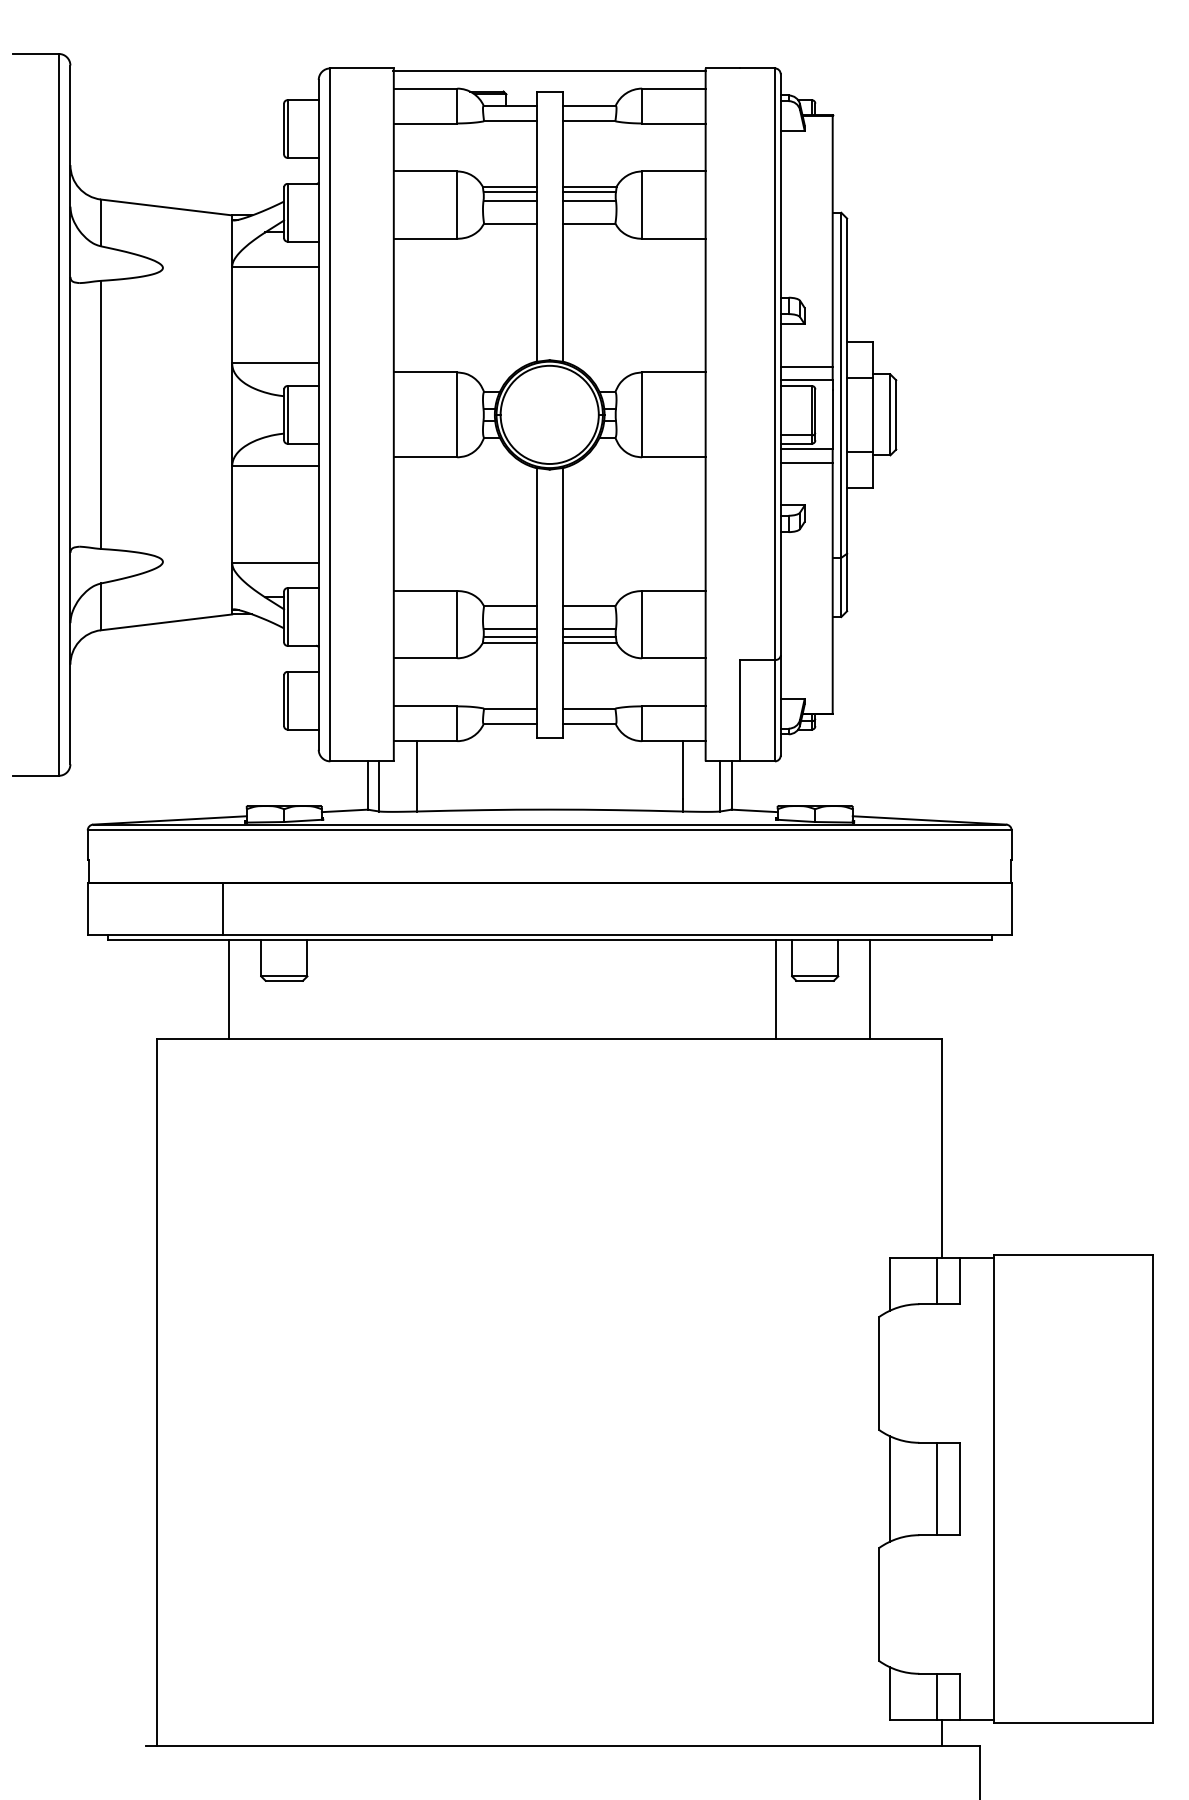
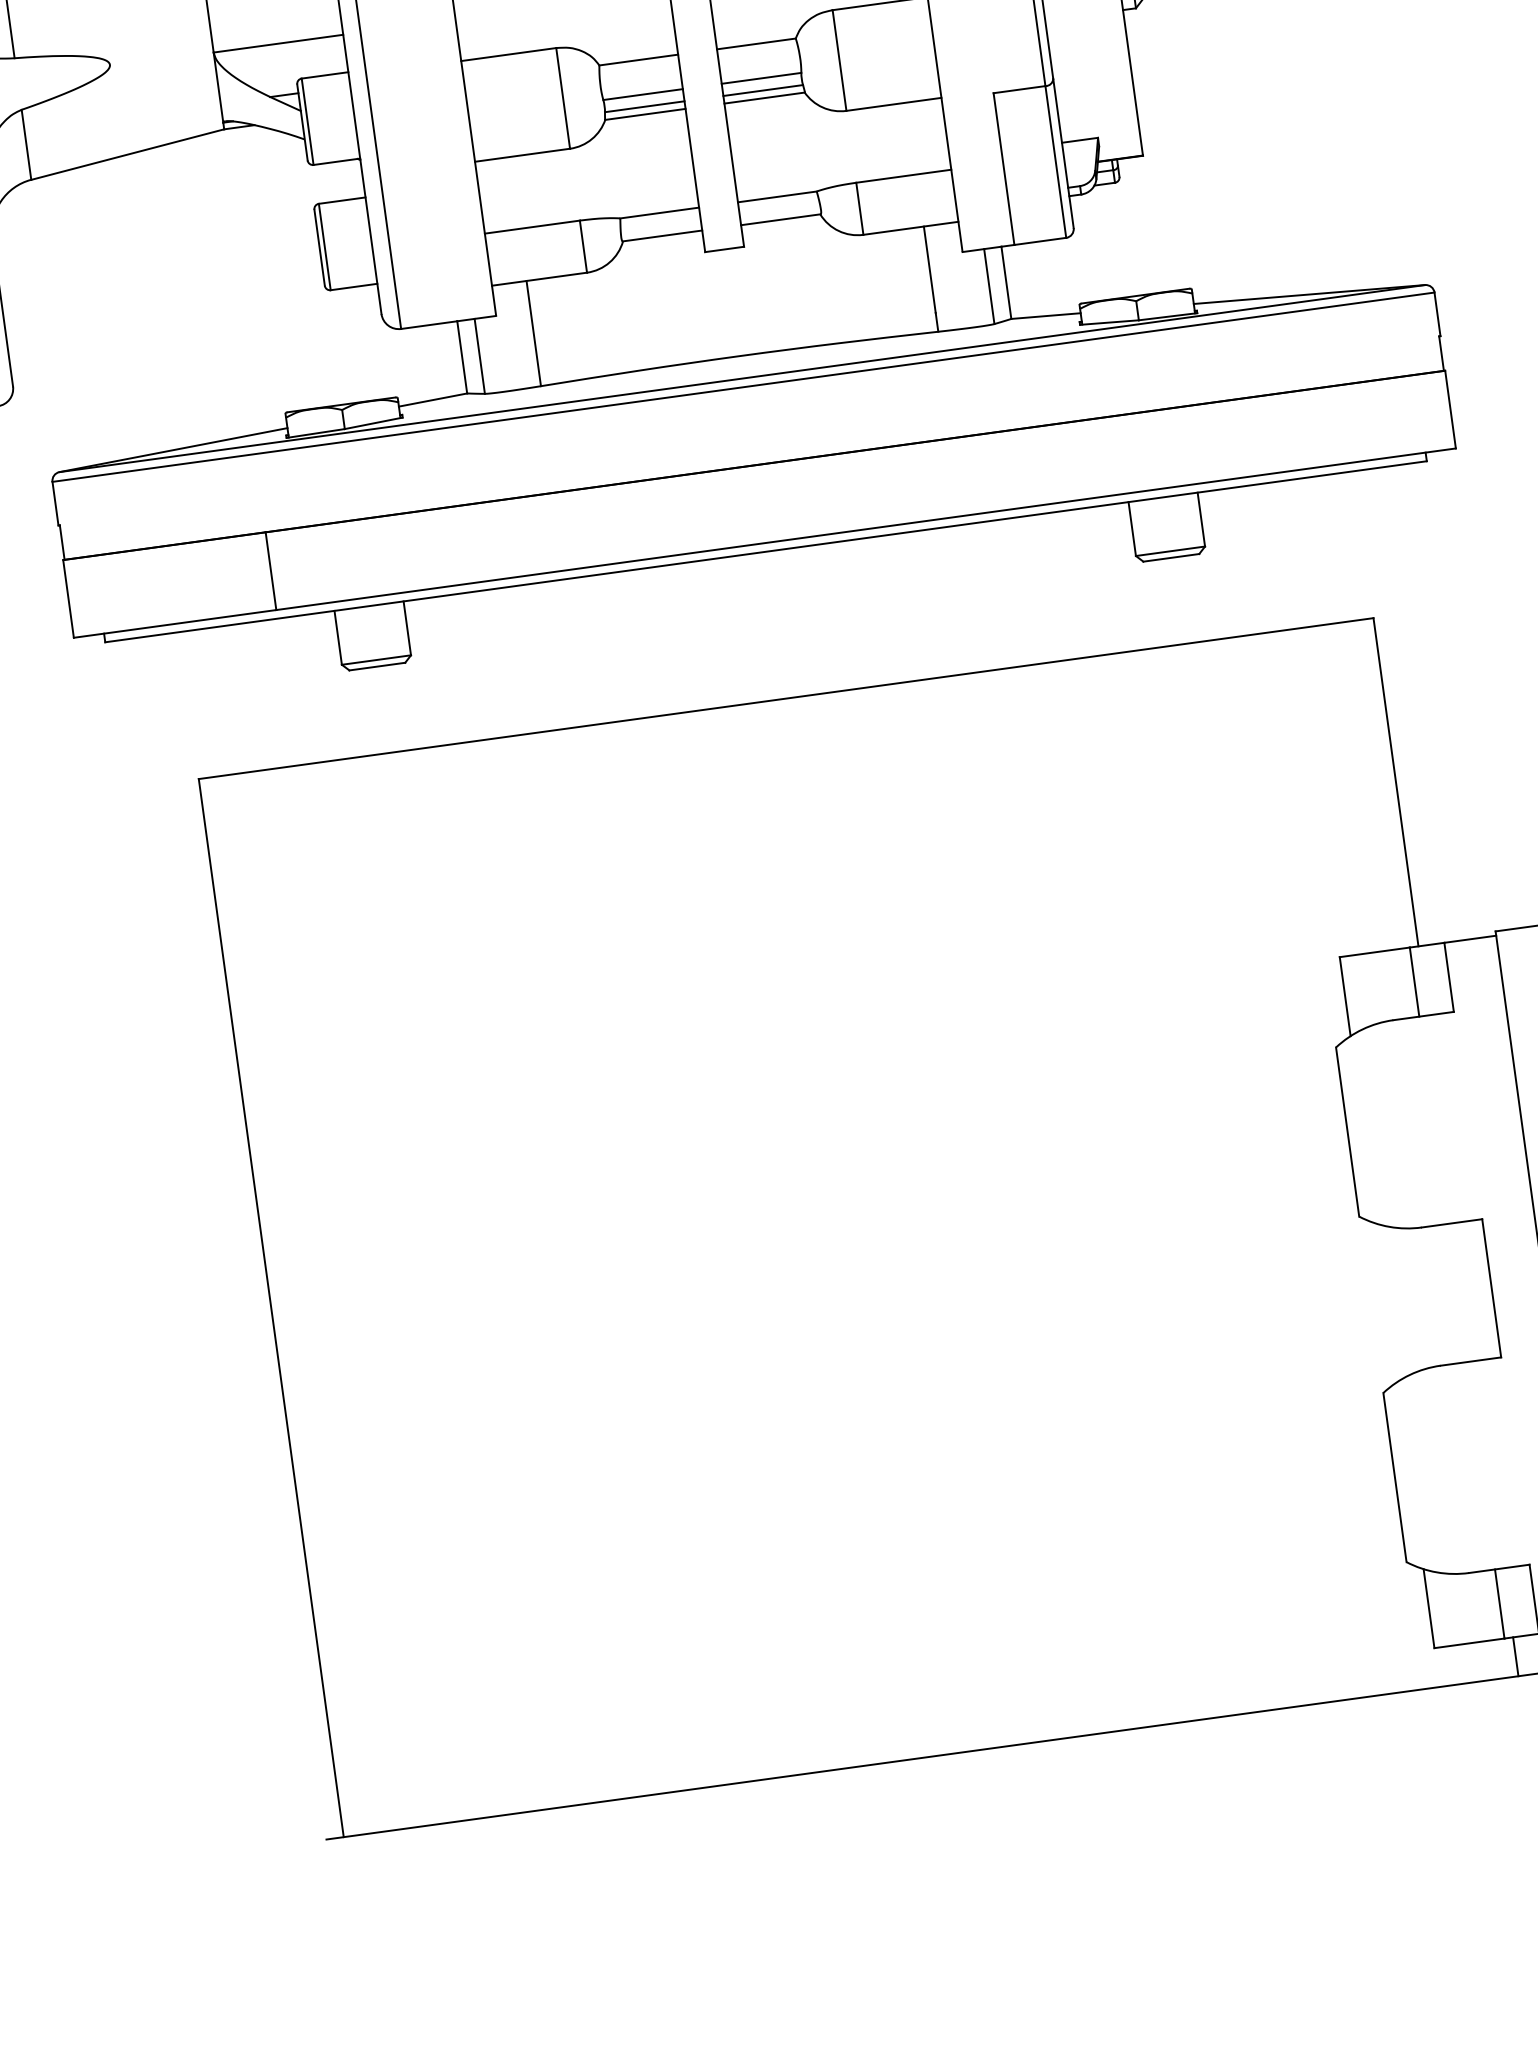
line: (229, 989) -> (297, 690), removed
line: (776, 989) -> (1115, 578), removed
line: (870, 989) -> (1255, 559), removed
line: (889, 1488) -> (1386, 1301), removed
line: (936, 1488) -> (1456, 1292), removed

